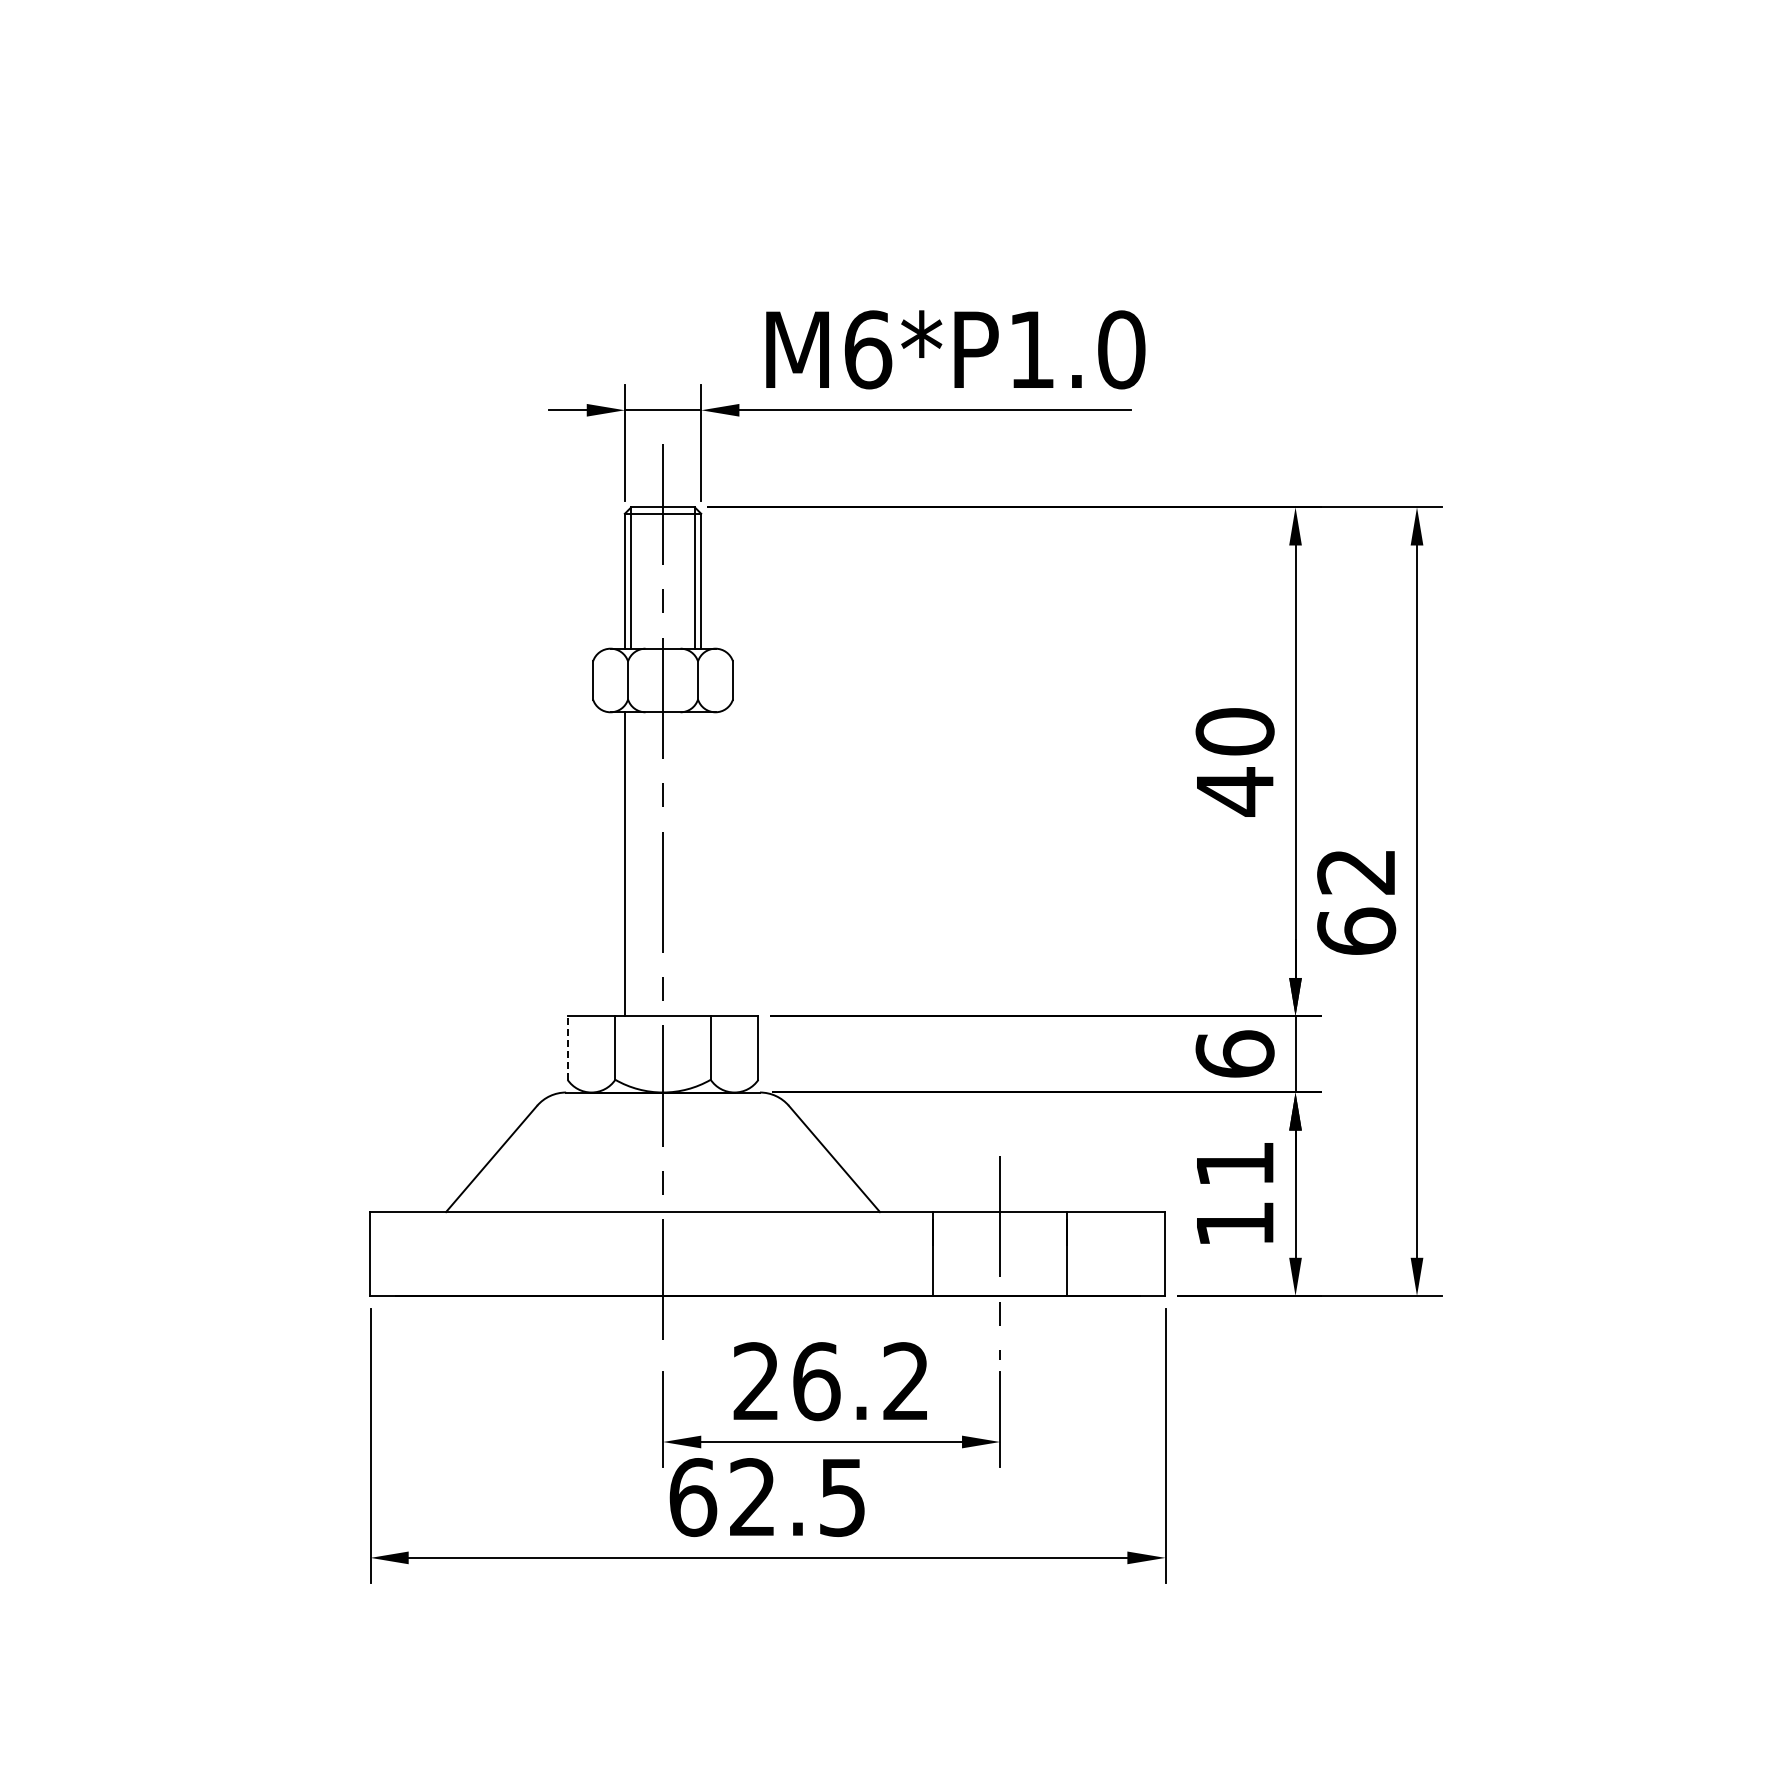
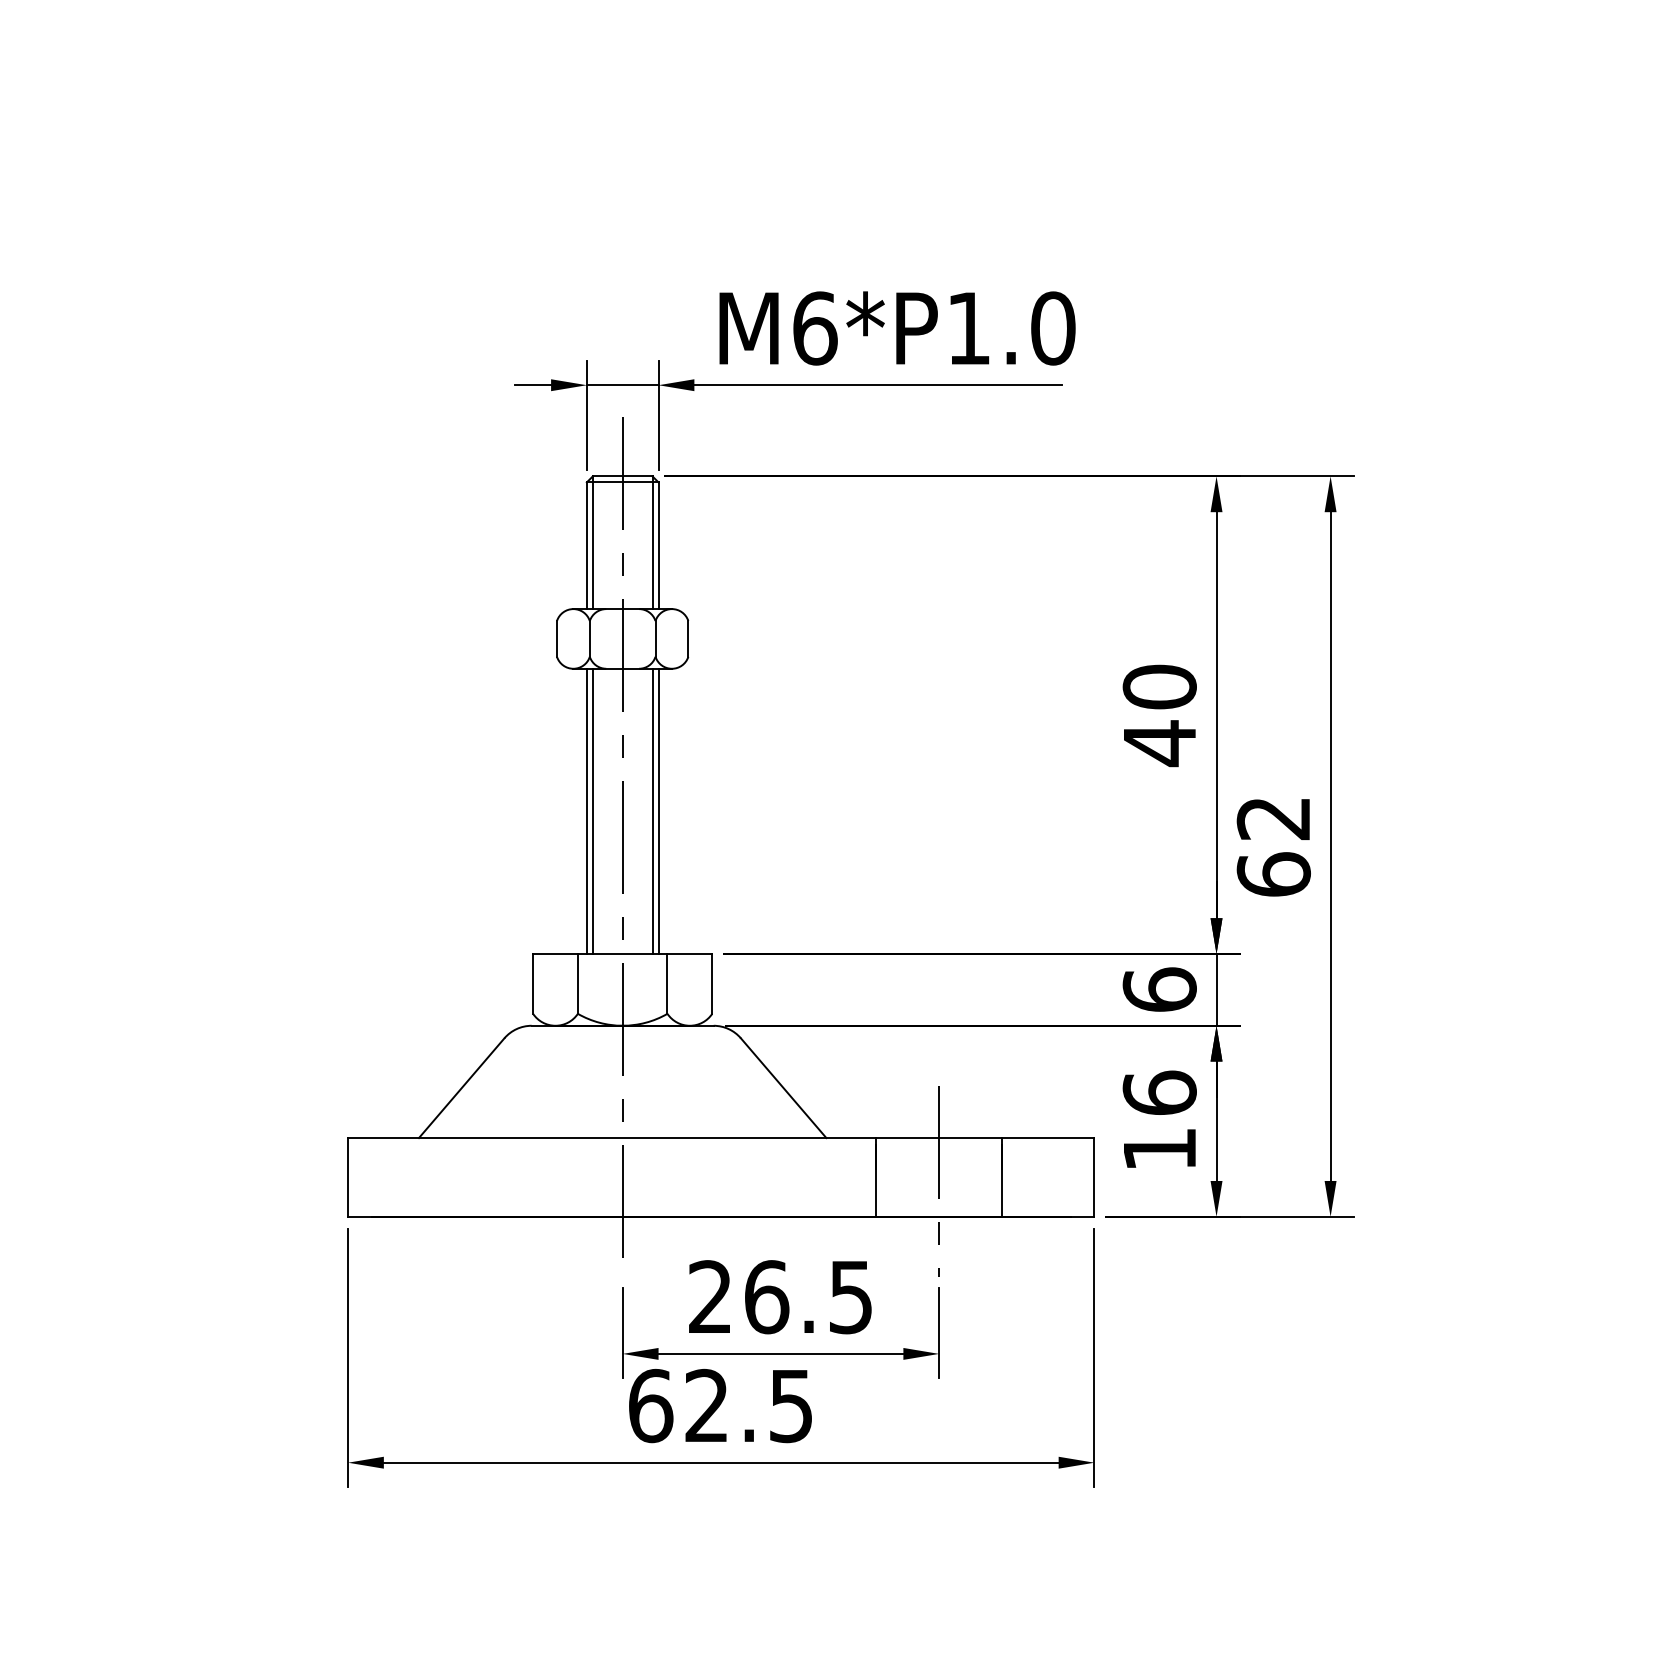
line: (631, 864) -> (593, 811), added
line: (694, 864) -> (652, 811), added
line: (701, 864) -> (658, 811), added
line: (567, 1048) -> (532, 984), dashed -> solid
text: (1234, 1163) -> (1159, 1092), 11 -> 16
text: (905, 1381) -> (850, 1297), 26.2 -> 26.5

